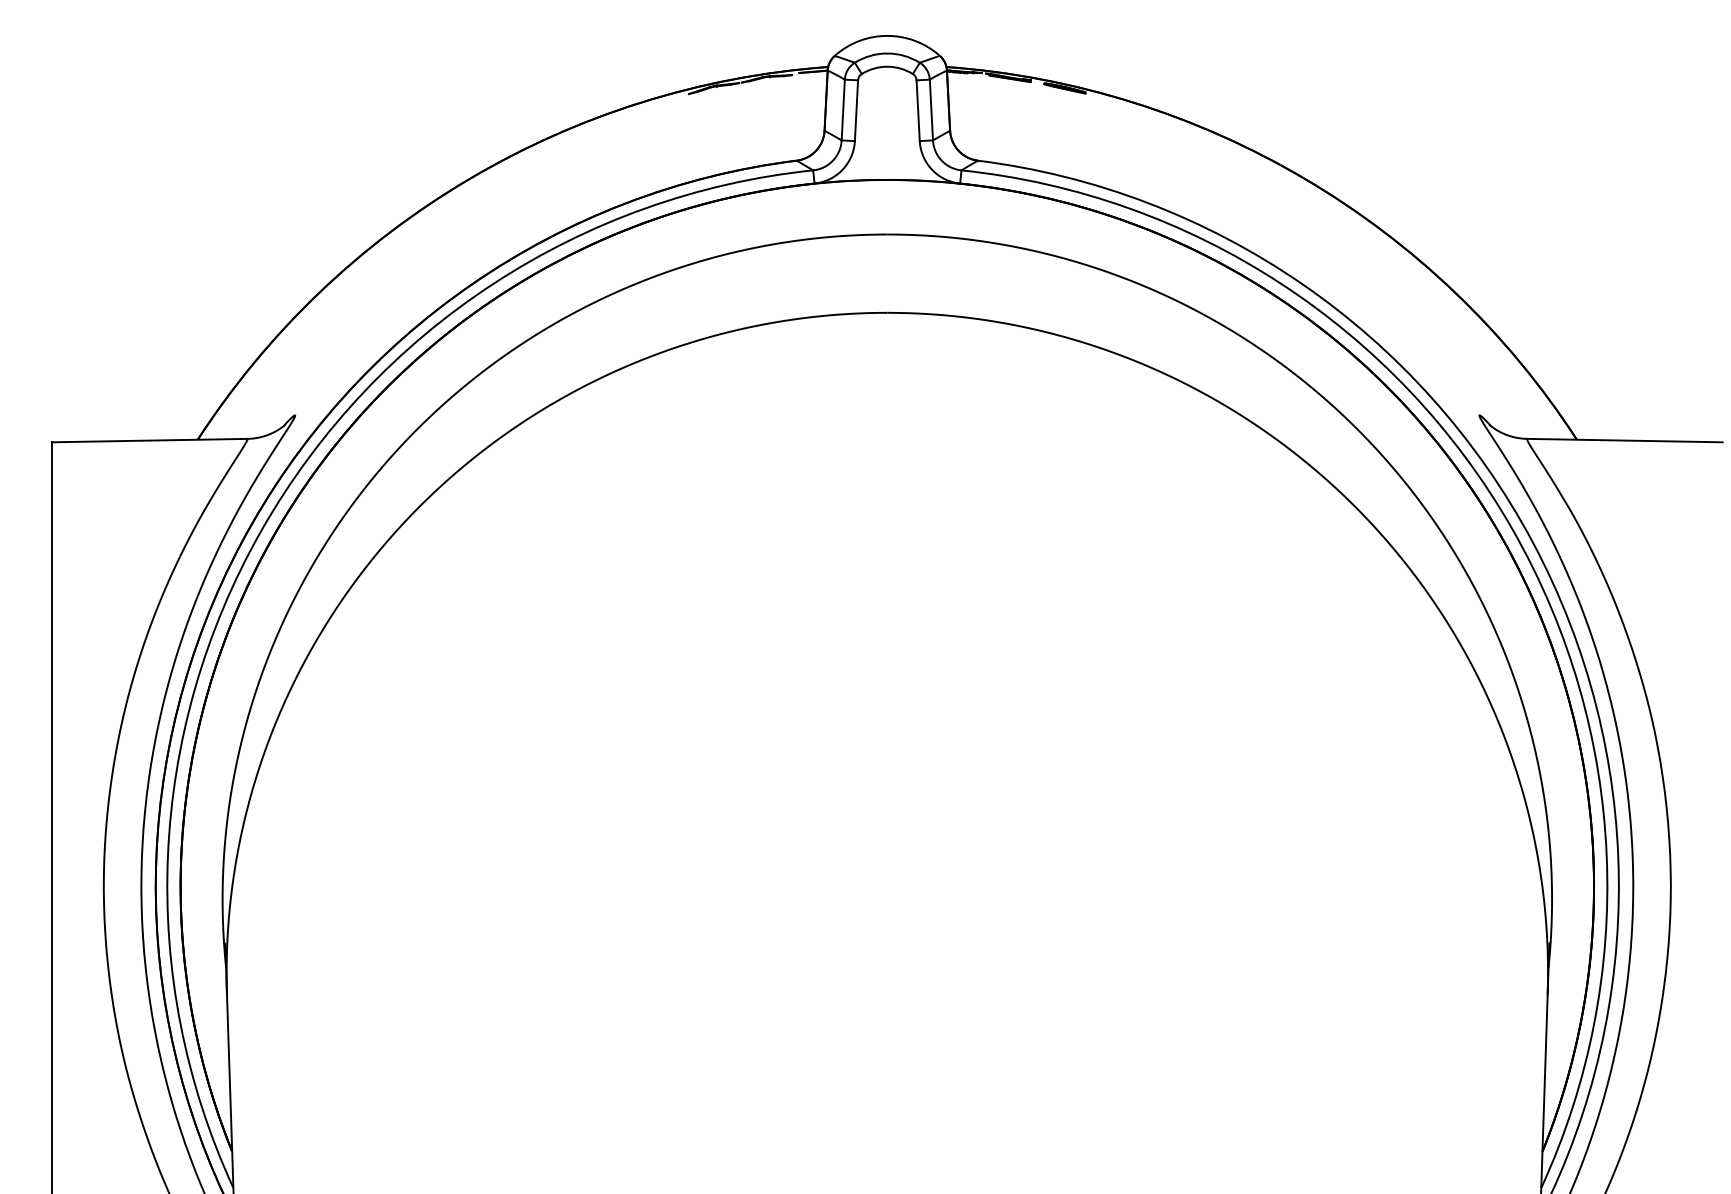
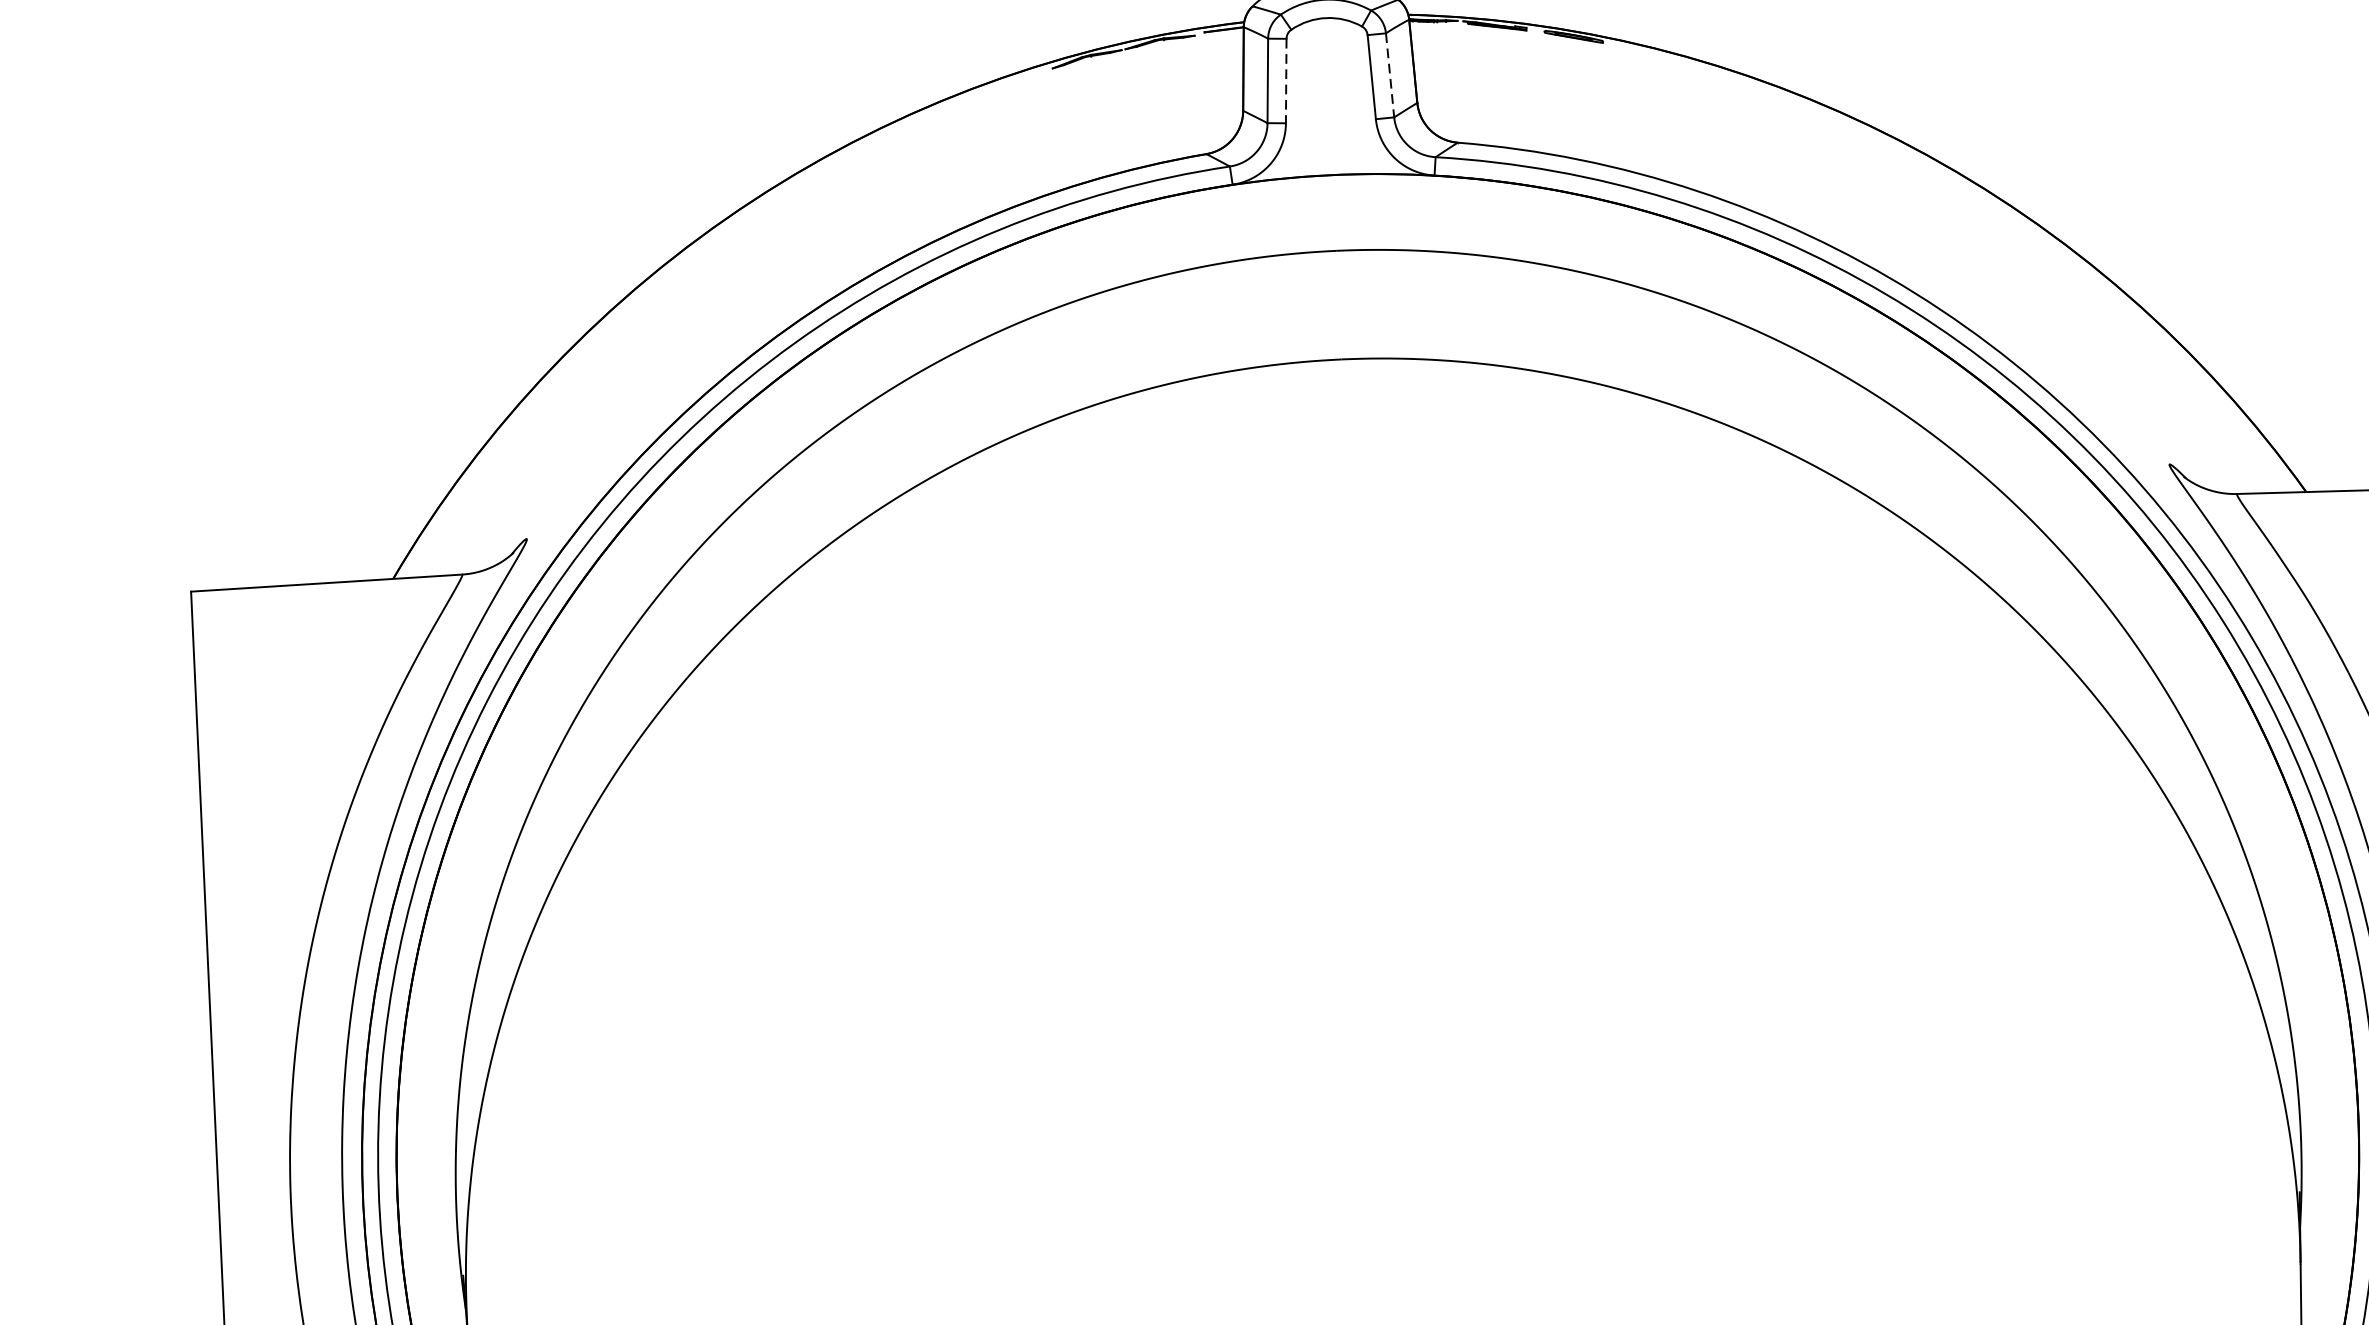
line: (931, 110) -> (1390, 76), solid -> dashed
line: (856, 111) -> (1286, 82), solid -> dashed

